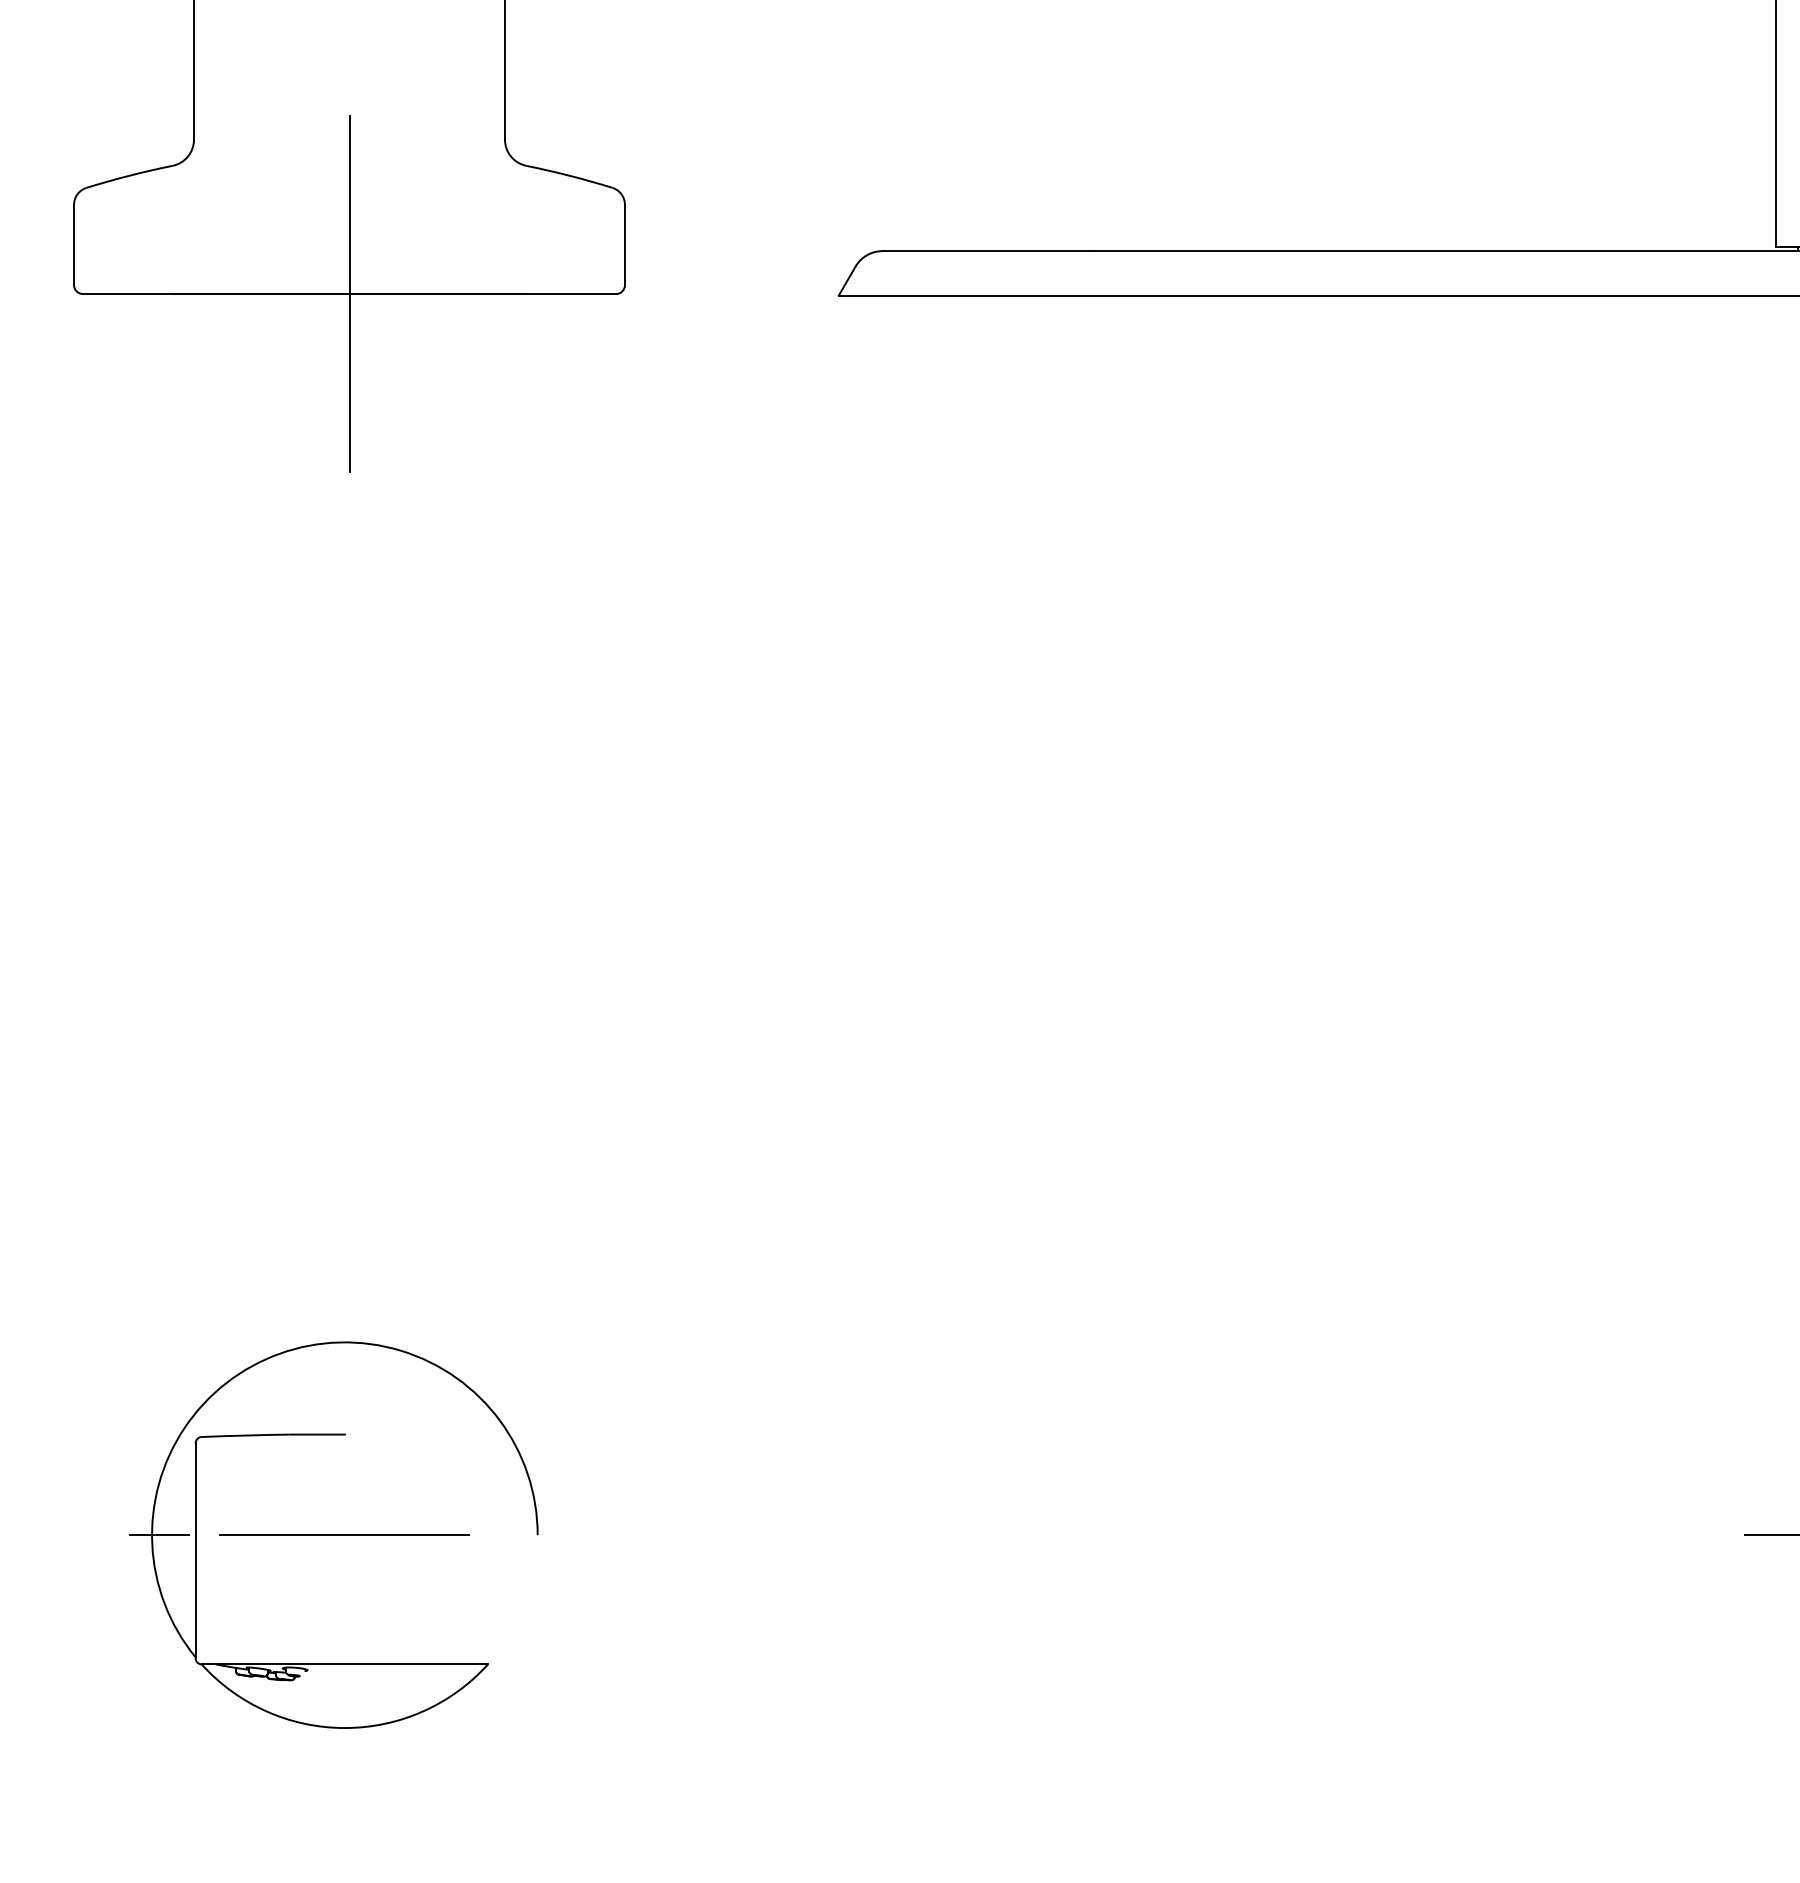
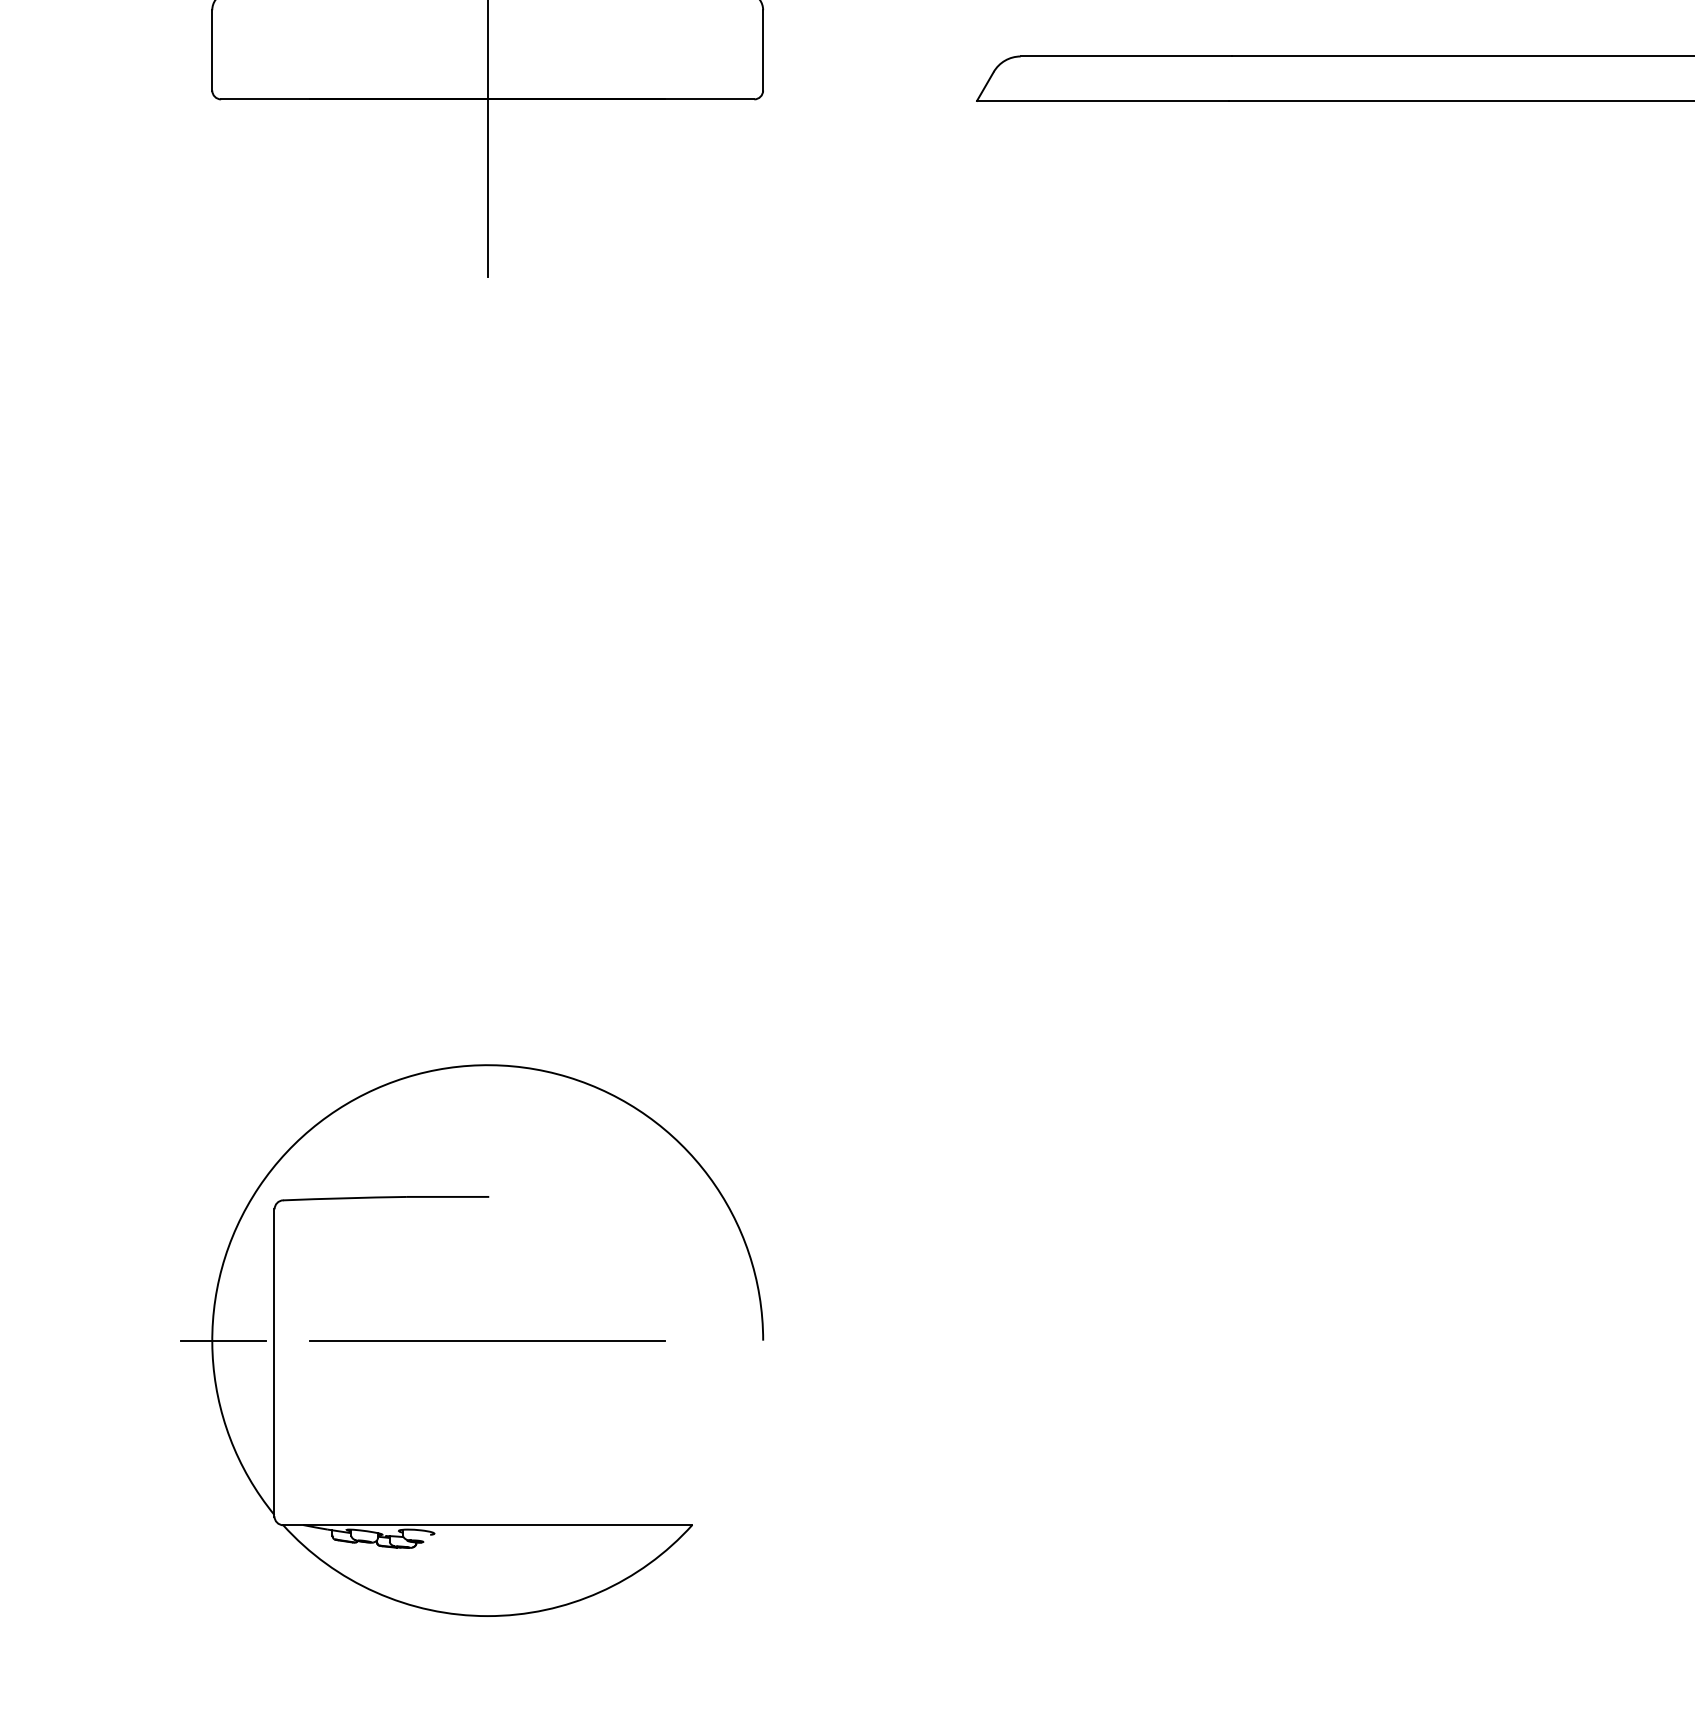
part: (333, 1534) -> (471, 1339), size x1.43

